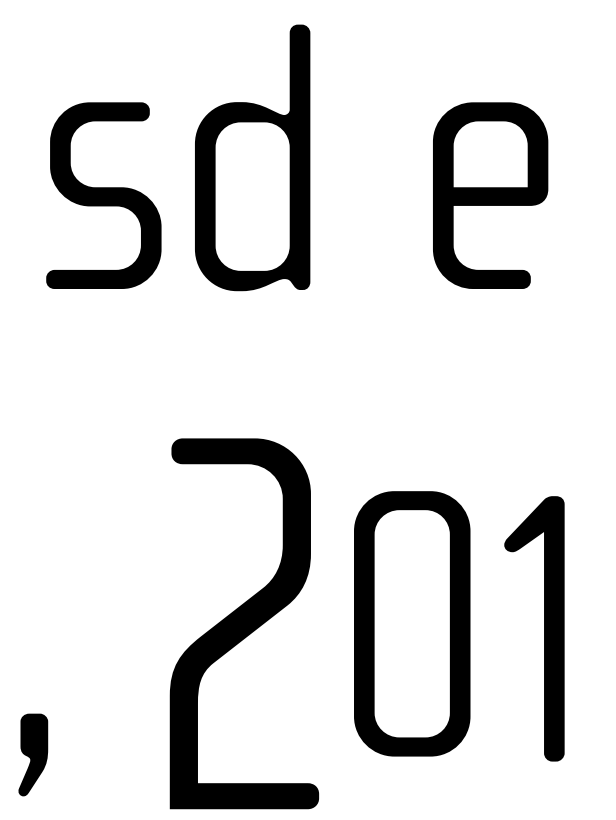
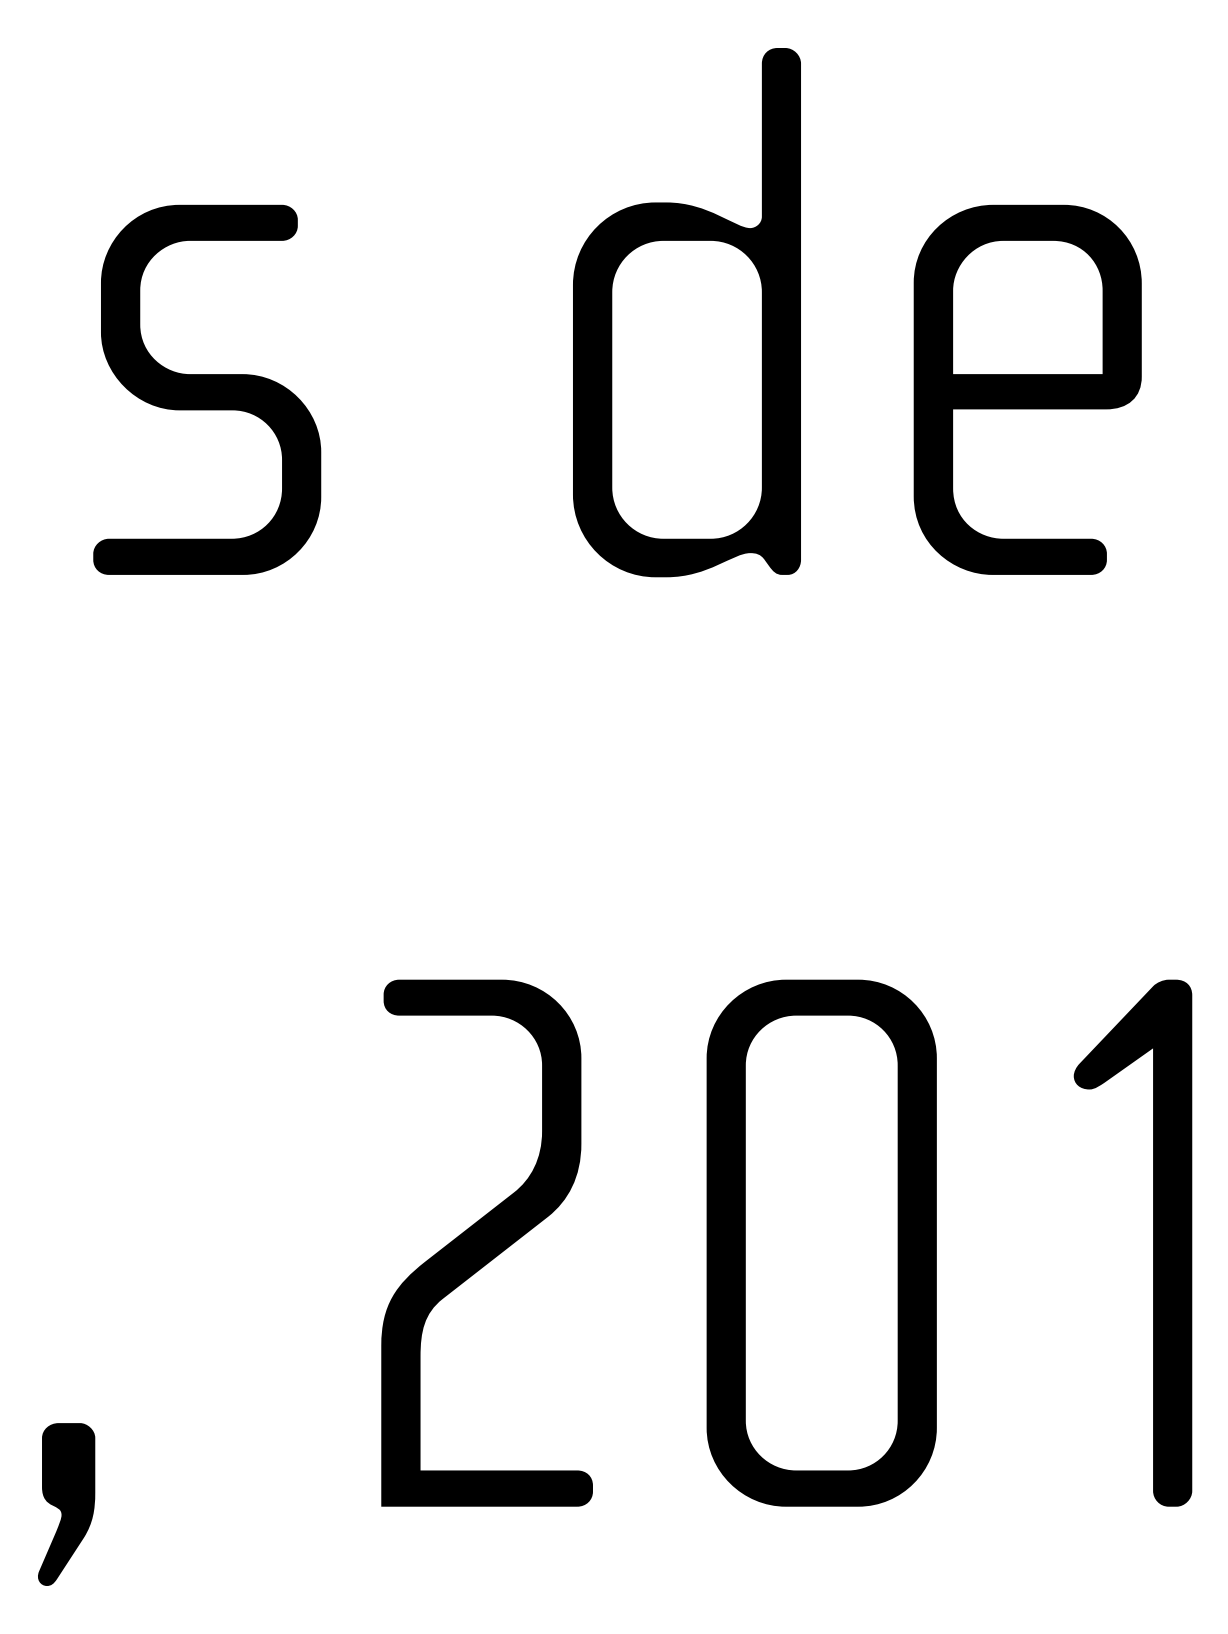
part: (252, 157) -> (686, 311), moved
part: (490, 195) -> (1027, 389), moved
part: (243, 623) -> (485, 1242), size x0.71
part: (544, 628) -> (1153, 1242), moved

